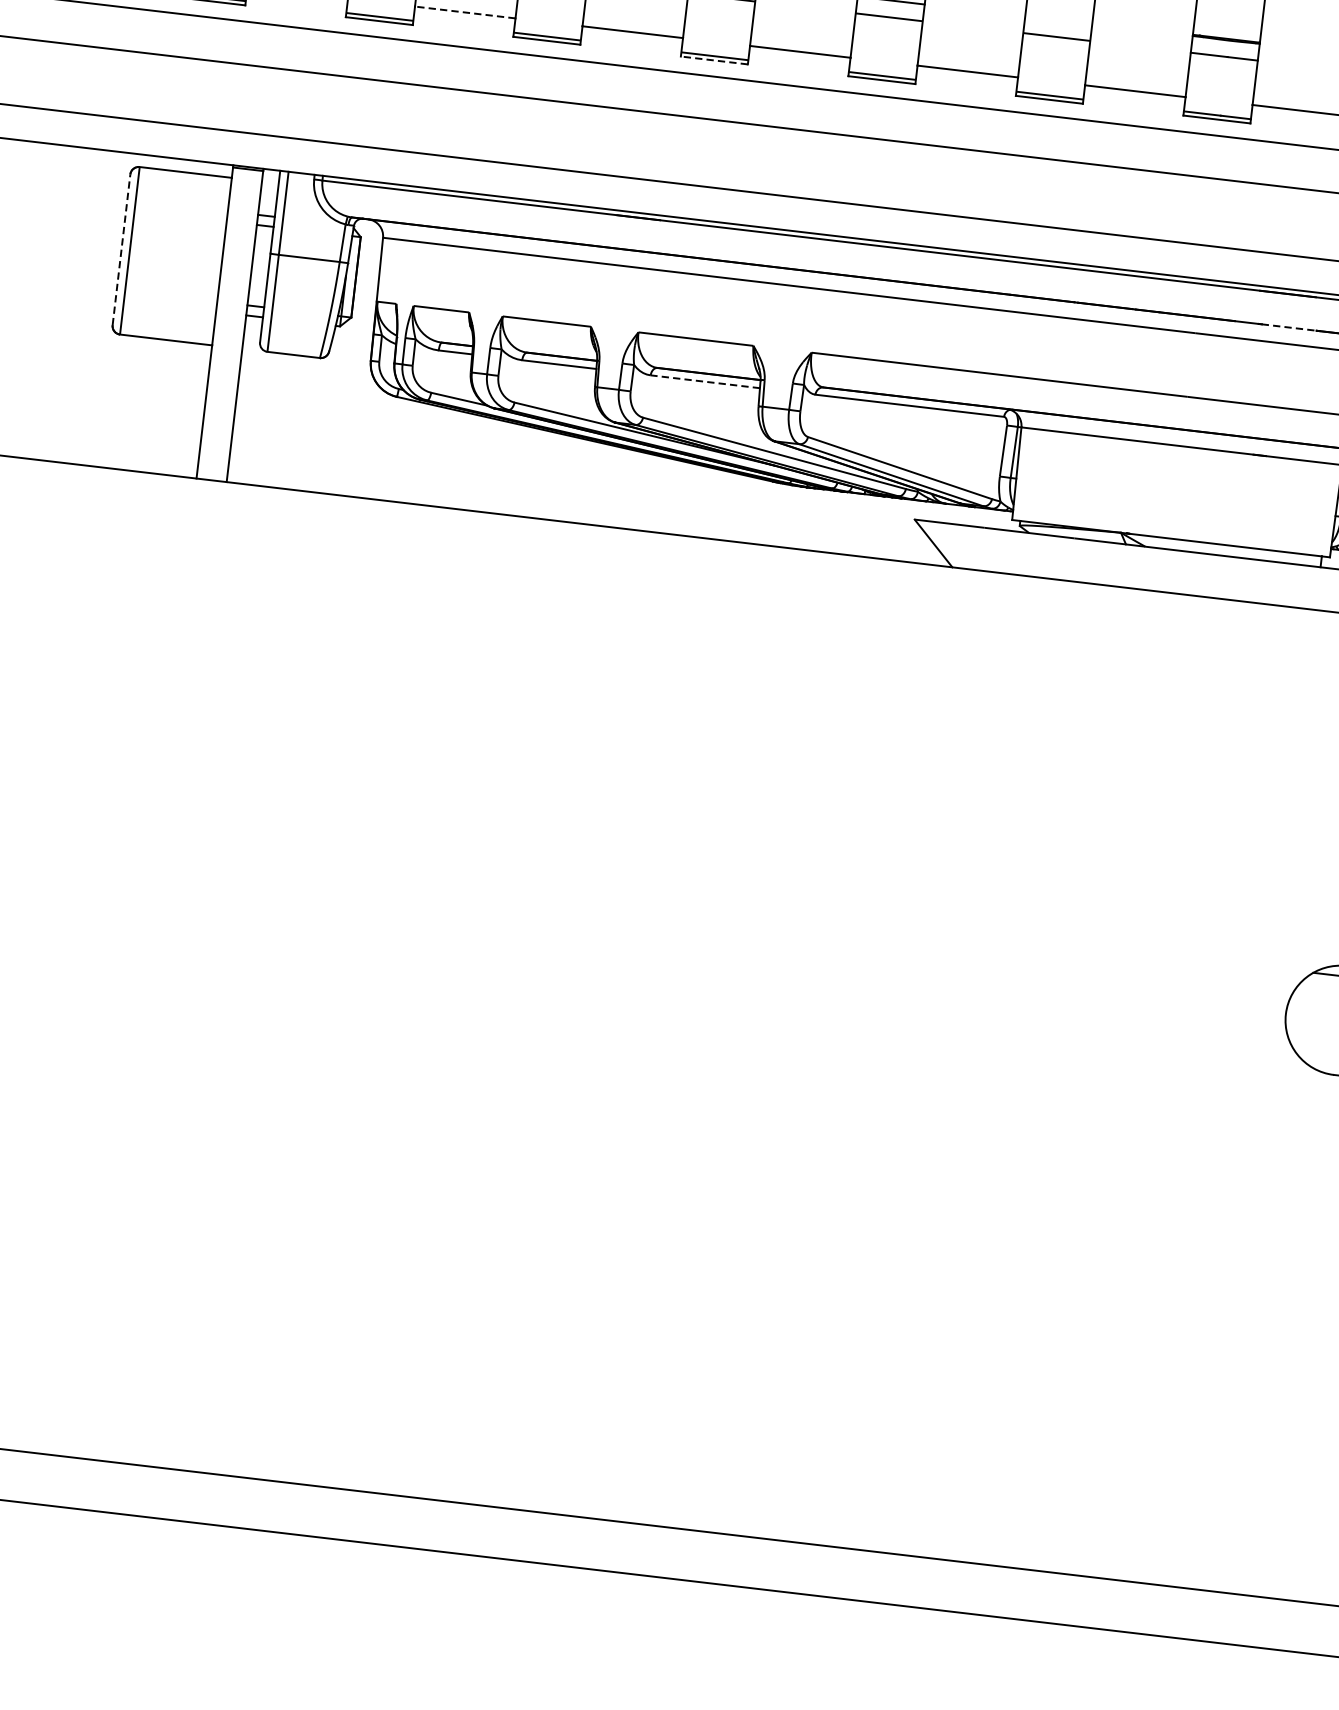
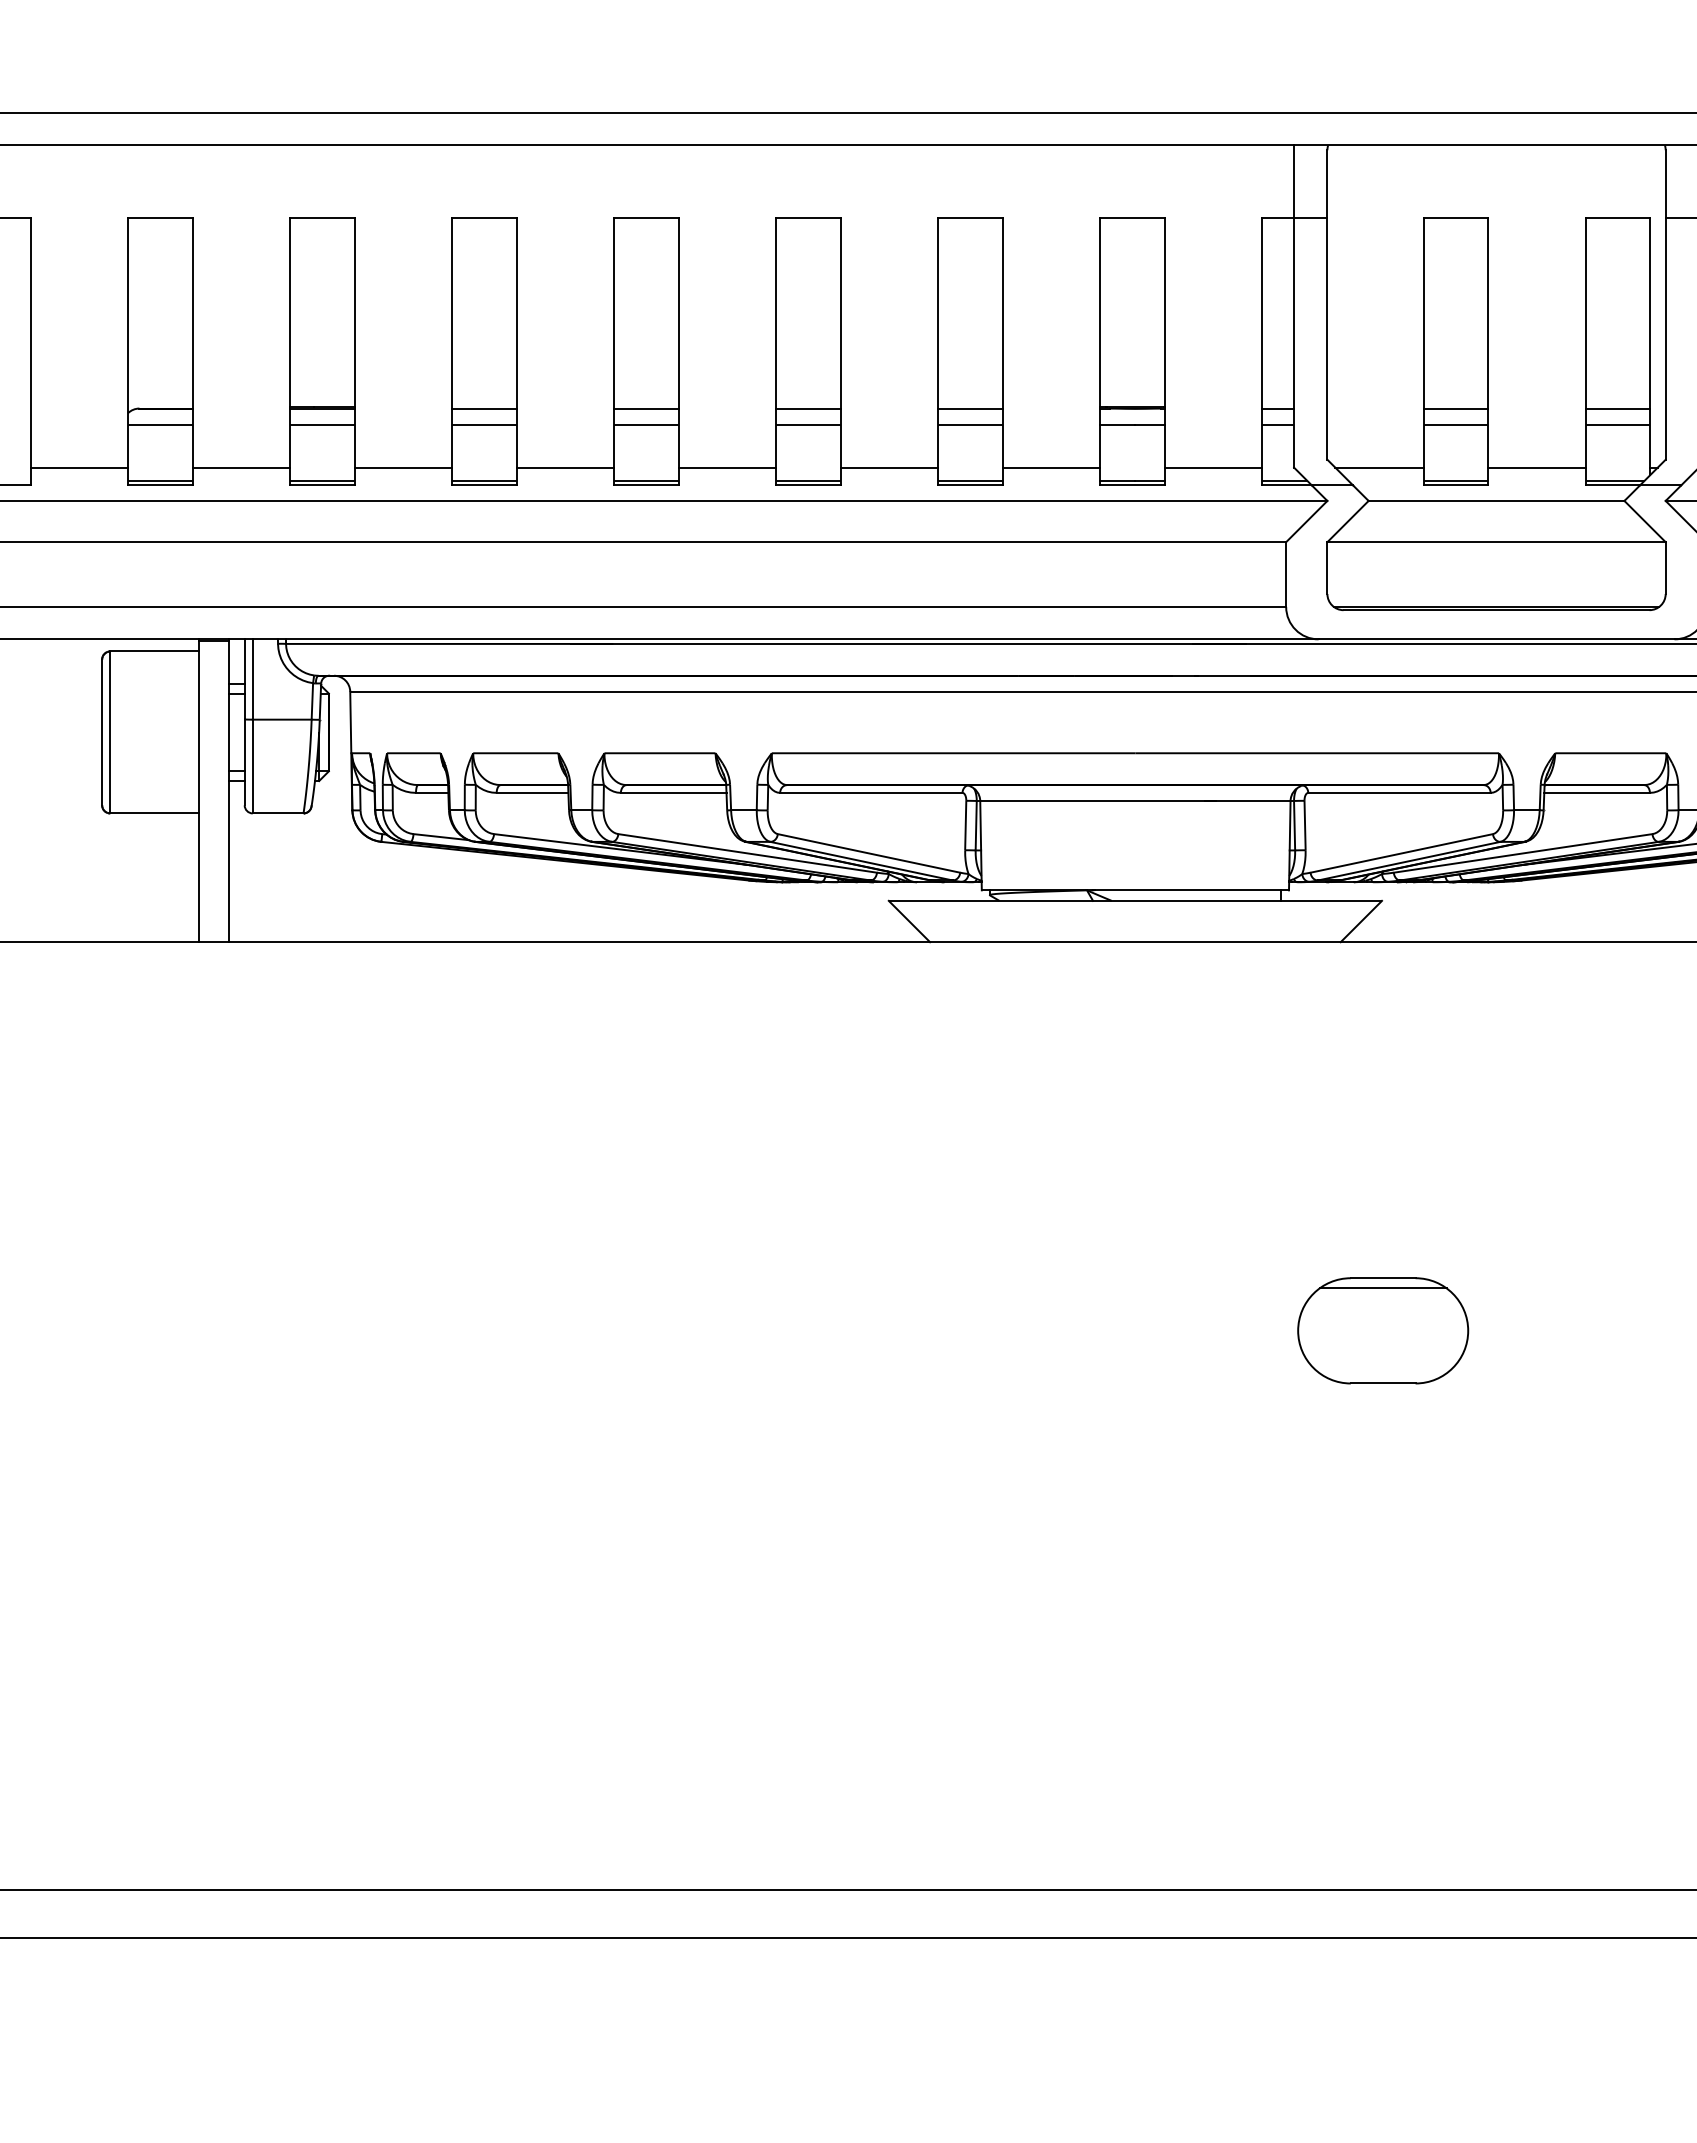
line: (465, 12) -> (403, 467), dashed -> solid
line: (1058, 20) -> (969, 408), added
line: (713, 60) -> (645, 485), dashed -> solid
line: (121, 249) -> (102, 732), dashed -> solid
line: (1289, 327) -> (1224, 675), dashed -> solid
line: (705, 381) -> (673, 792), dashed -> solid

